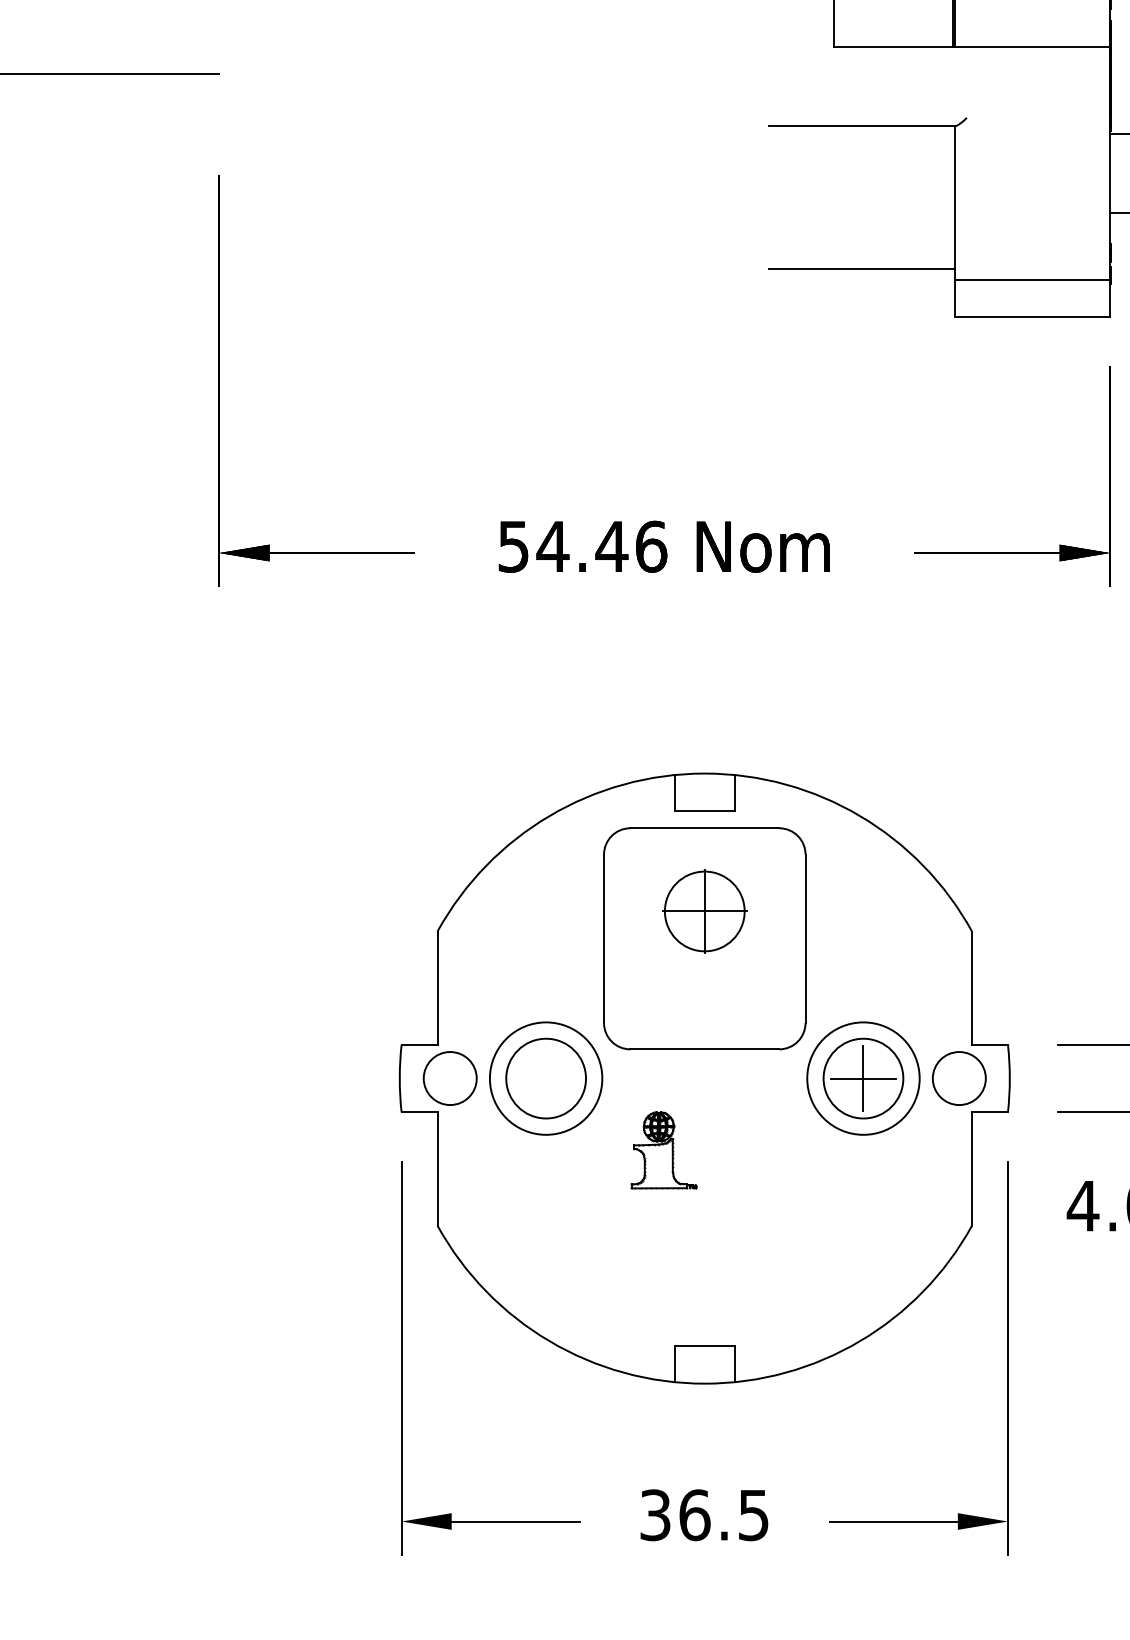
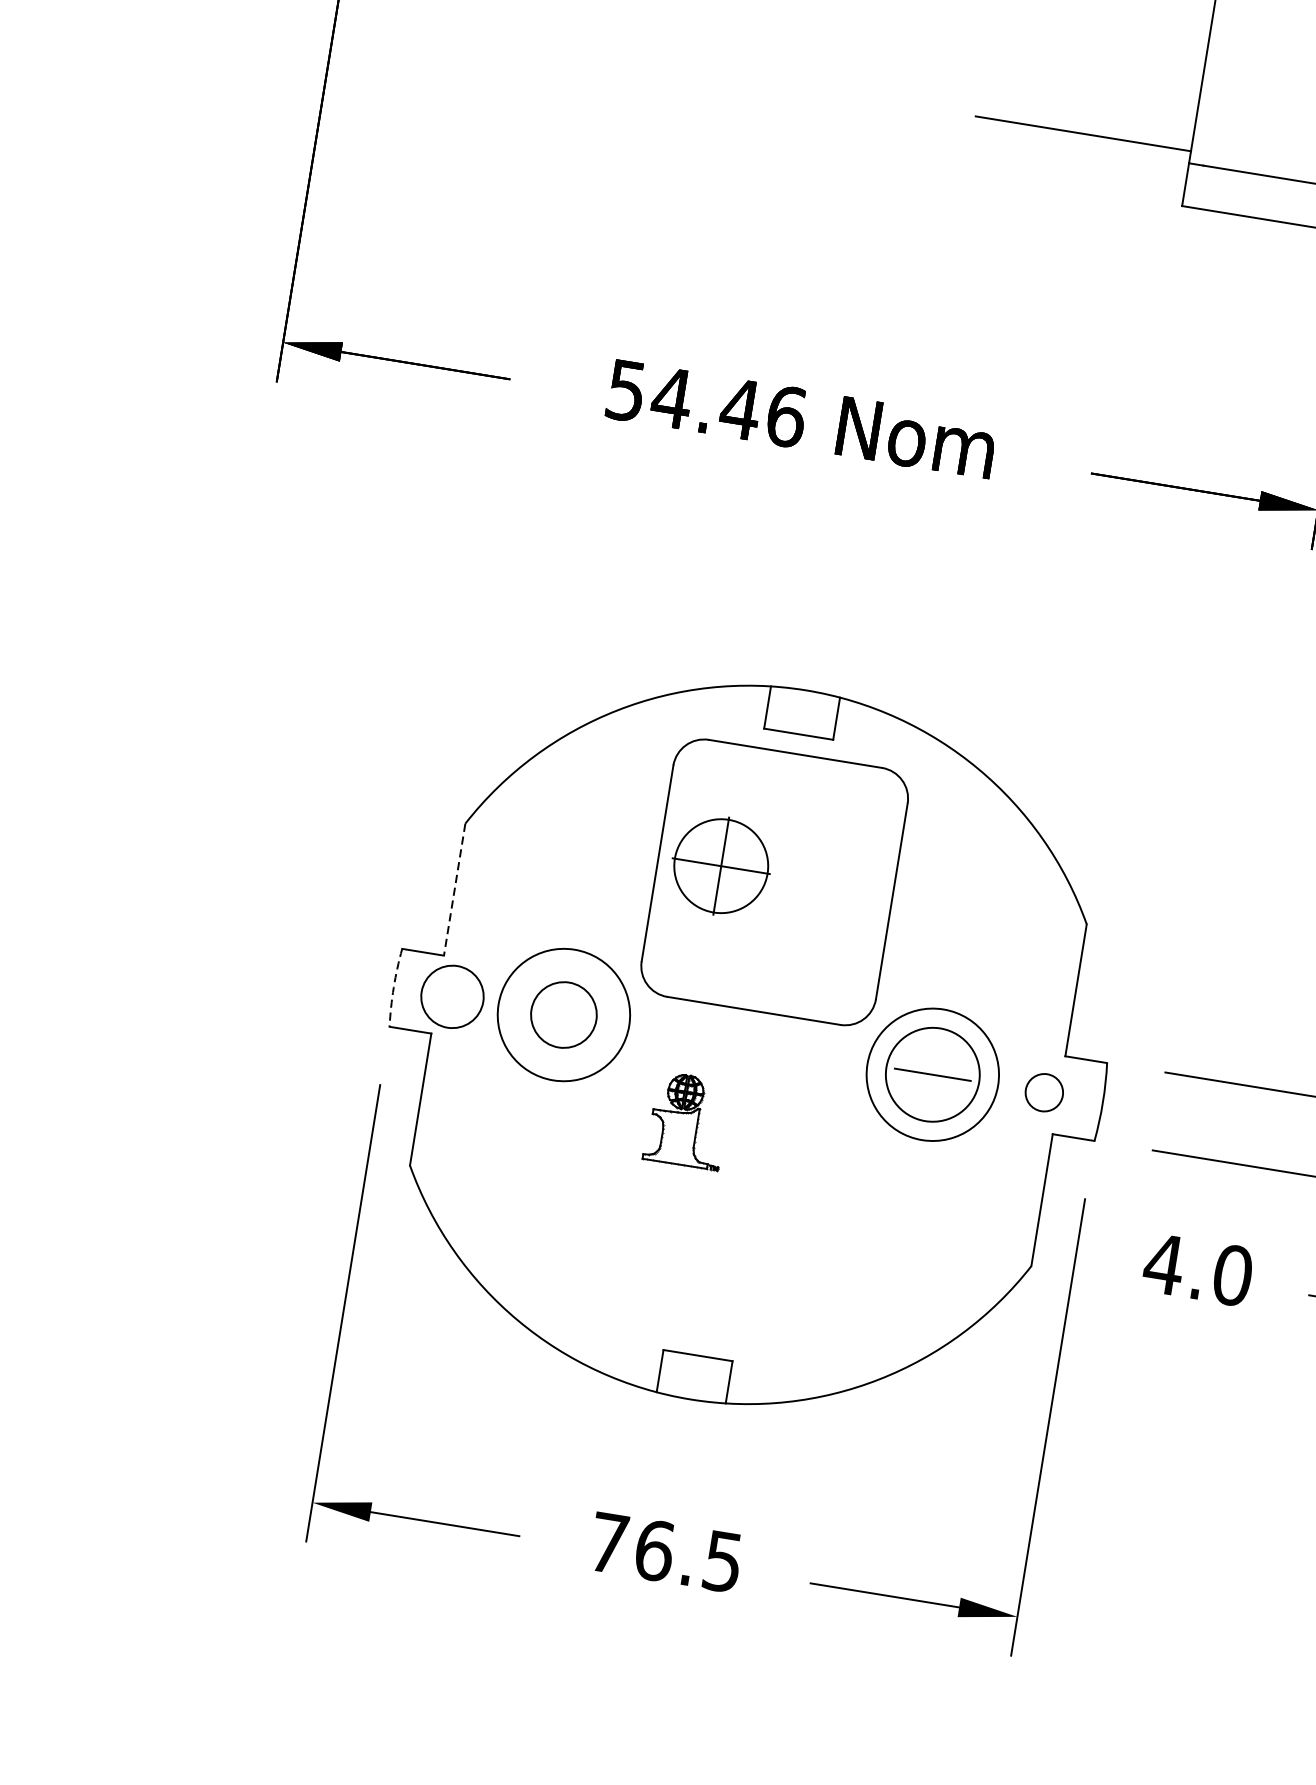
part: (704, 911) -> (720, 866), moved
line: (437, 988) -> (454, 889), solid -> dashed
arc: (399, 1078) -> (393, 987), solid -> dashed
circle: (546, 1078) -> (564, 1014), size x0.7
line: (863, 1078) -> (932, 1074), removed
circle: (959, 1078) -> (1044, 1092), size x0.6
text: (655, 1515) -> (608, 1543), 36.5 -> 76.5

